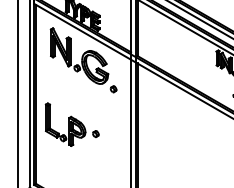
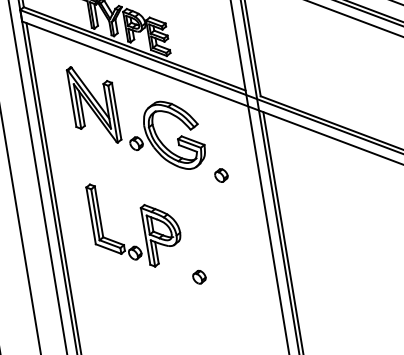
part: (65, 124) -> (134, 223), moved

